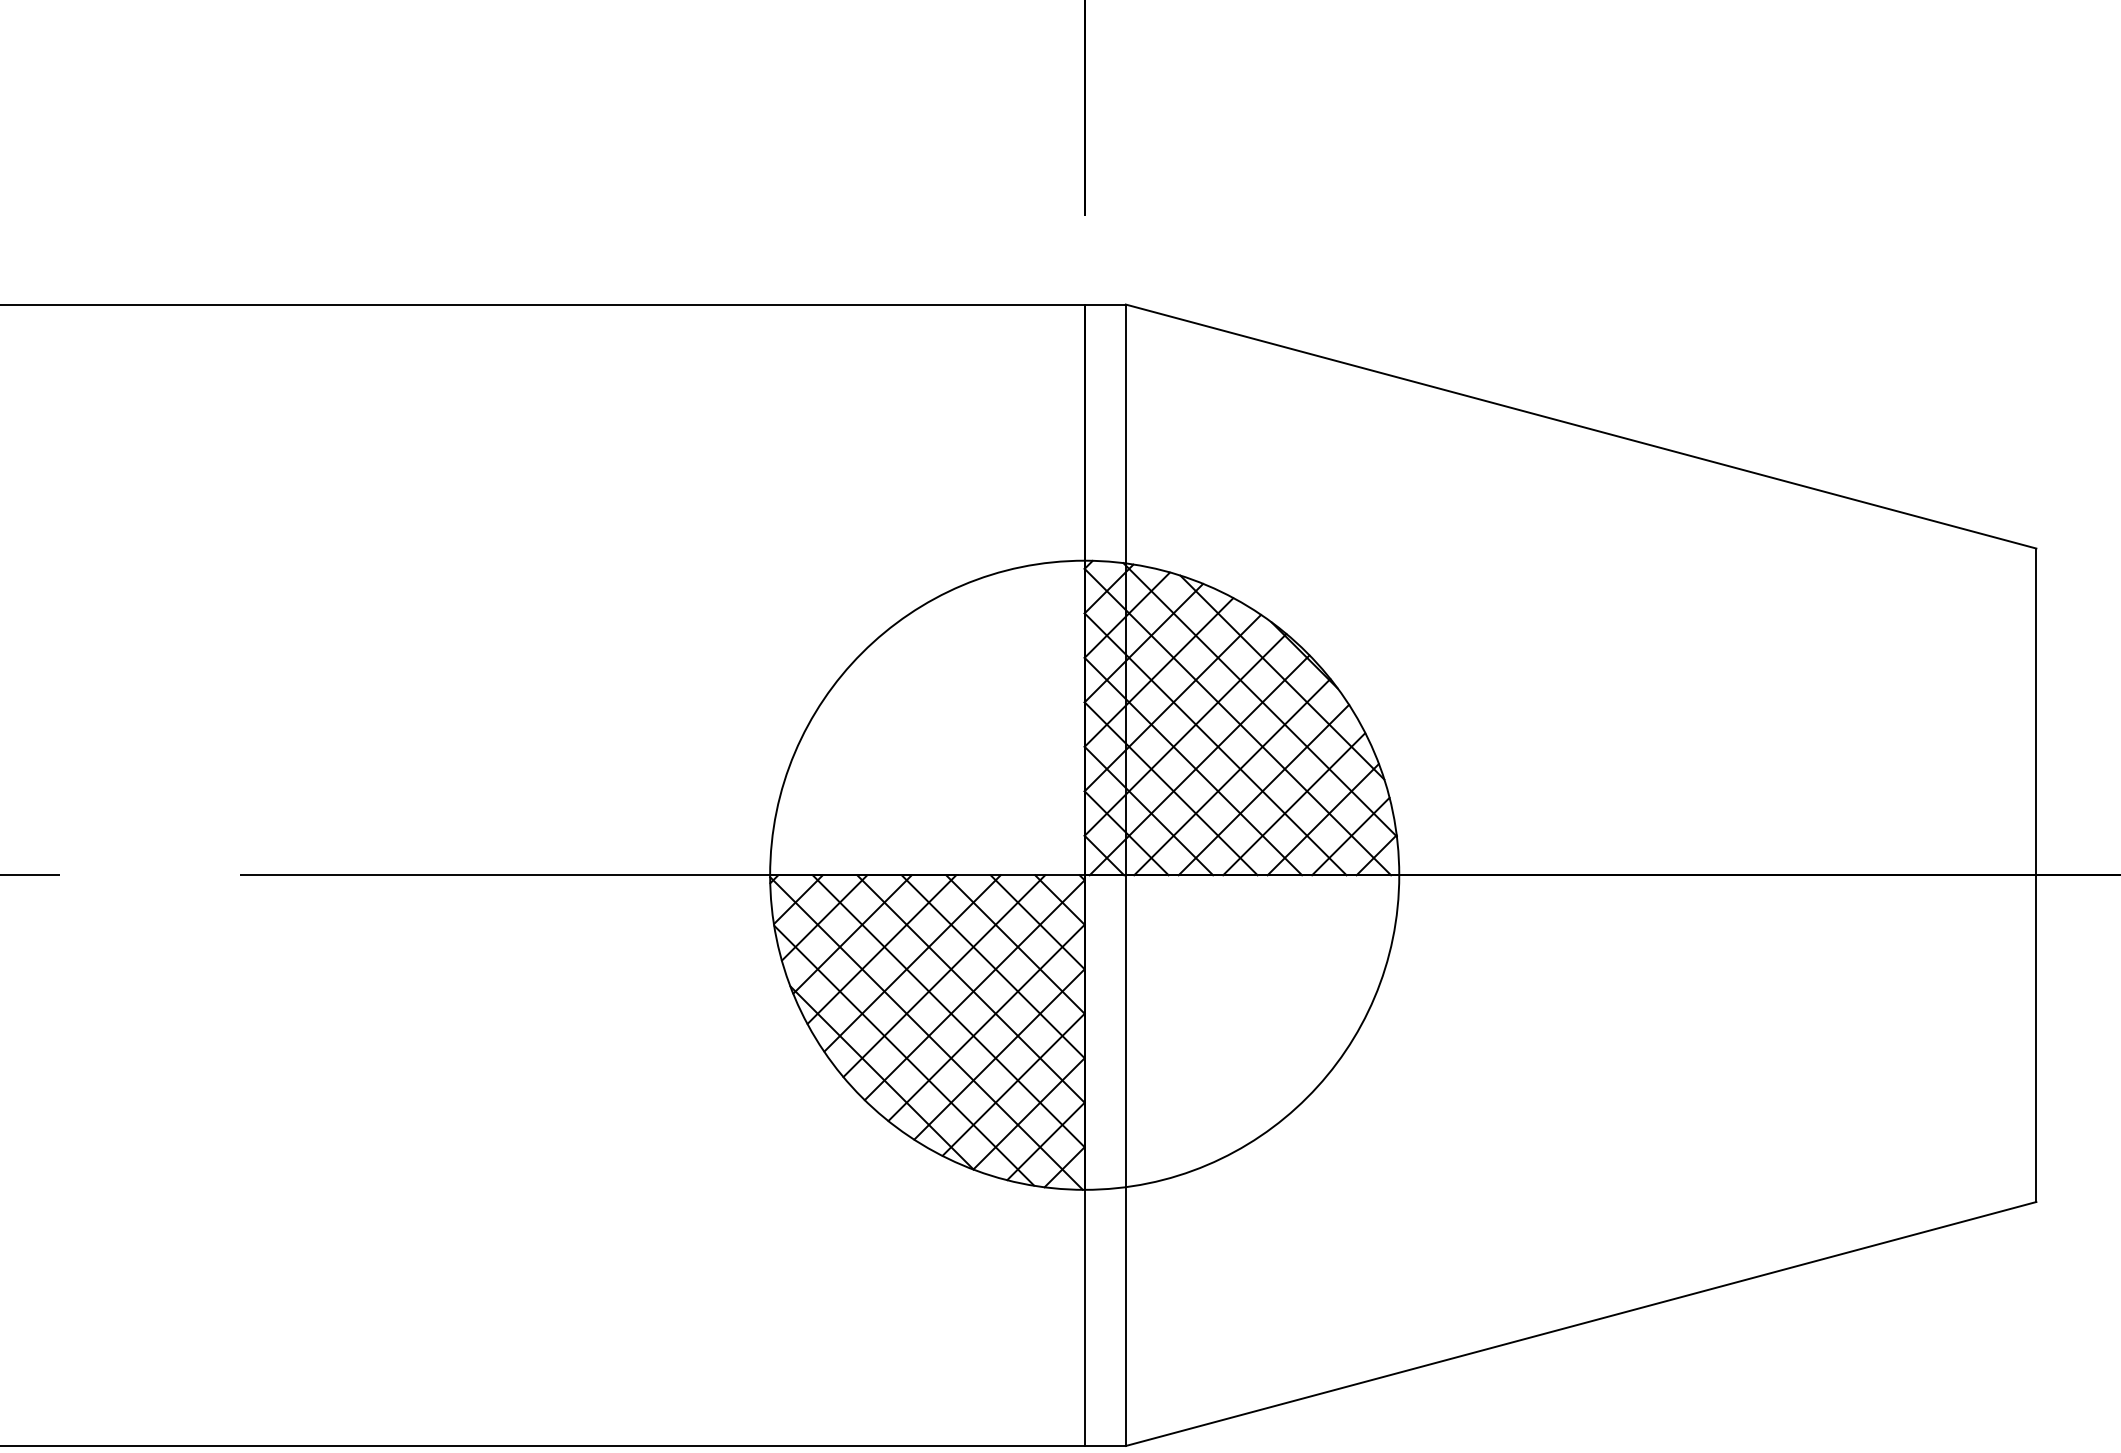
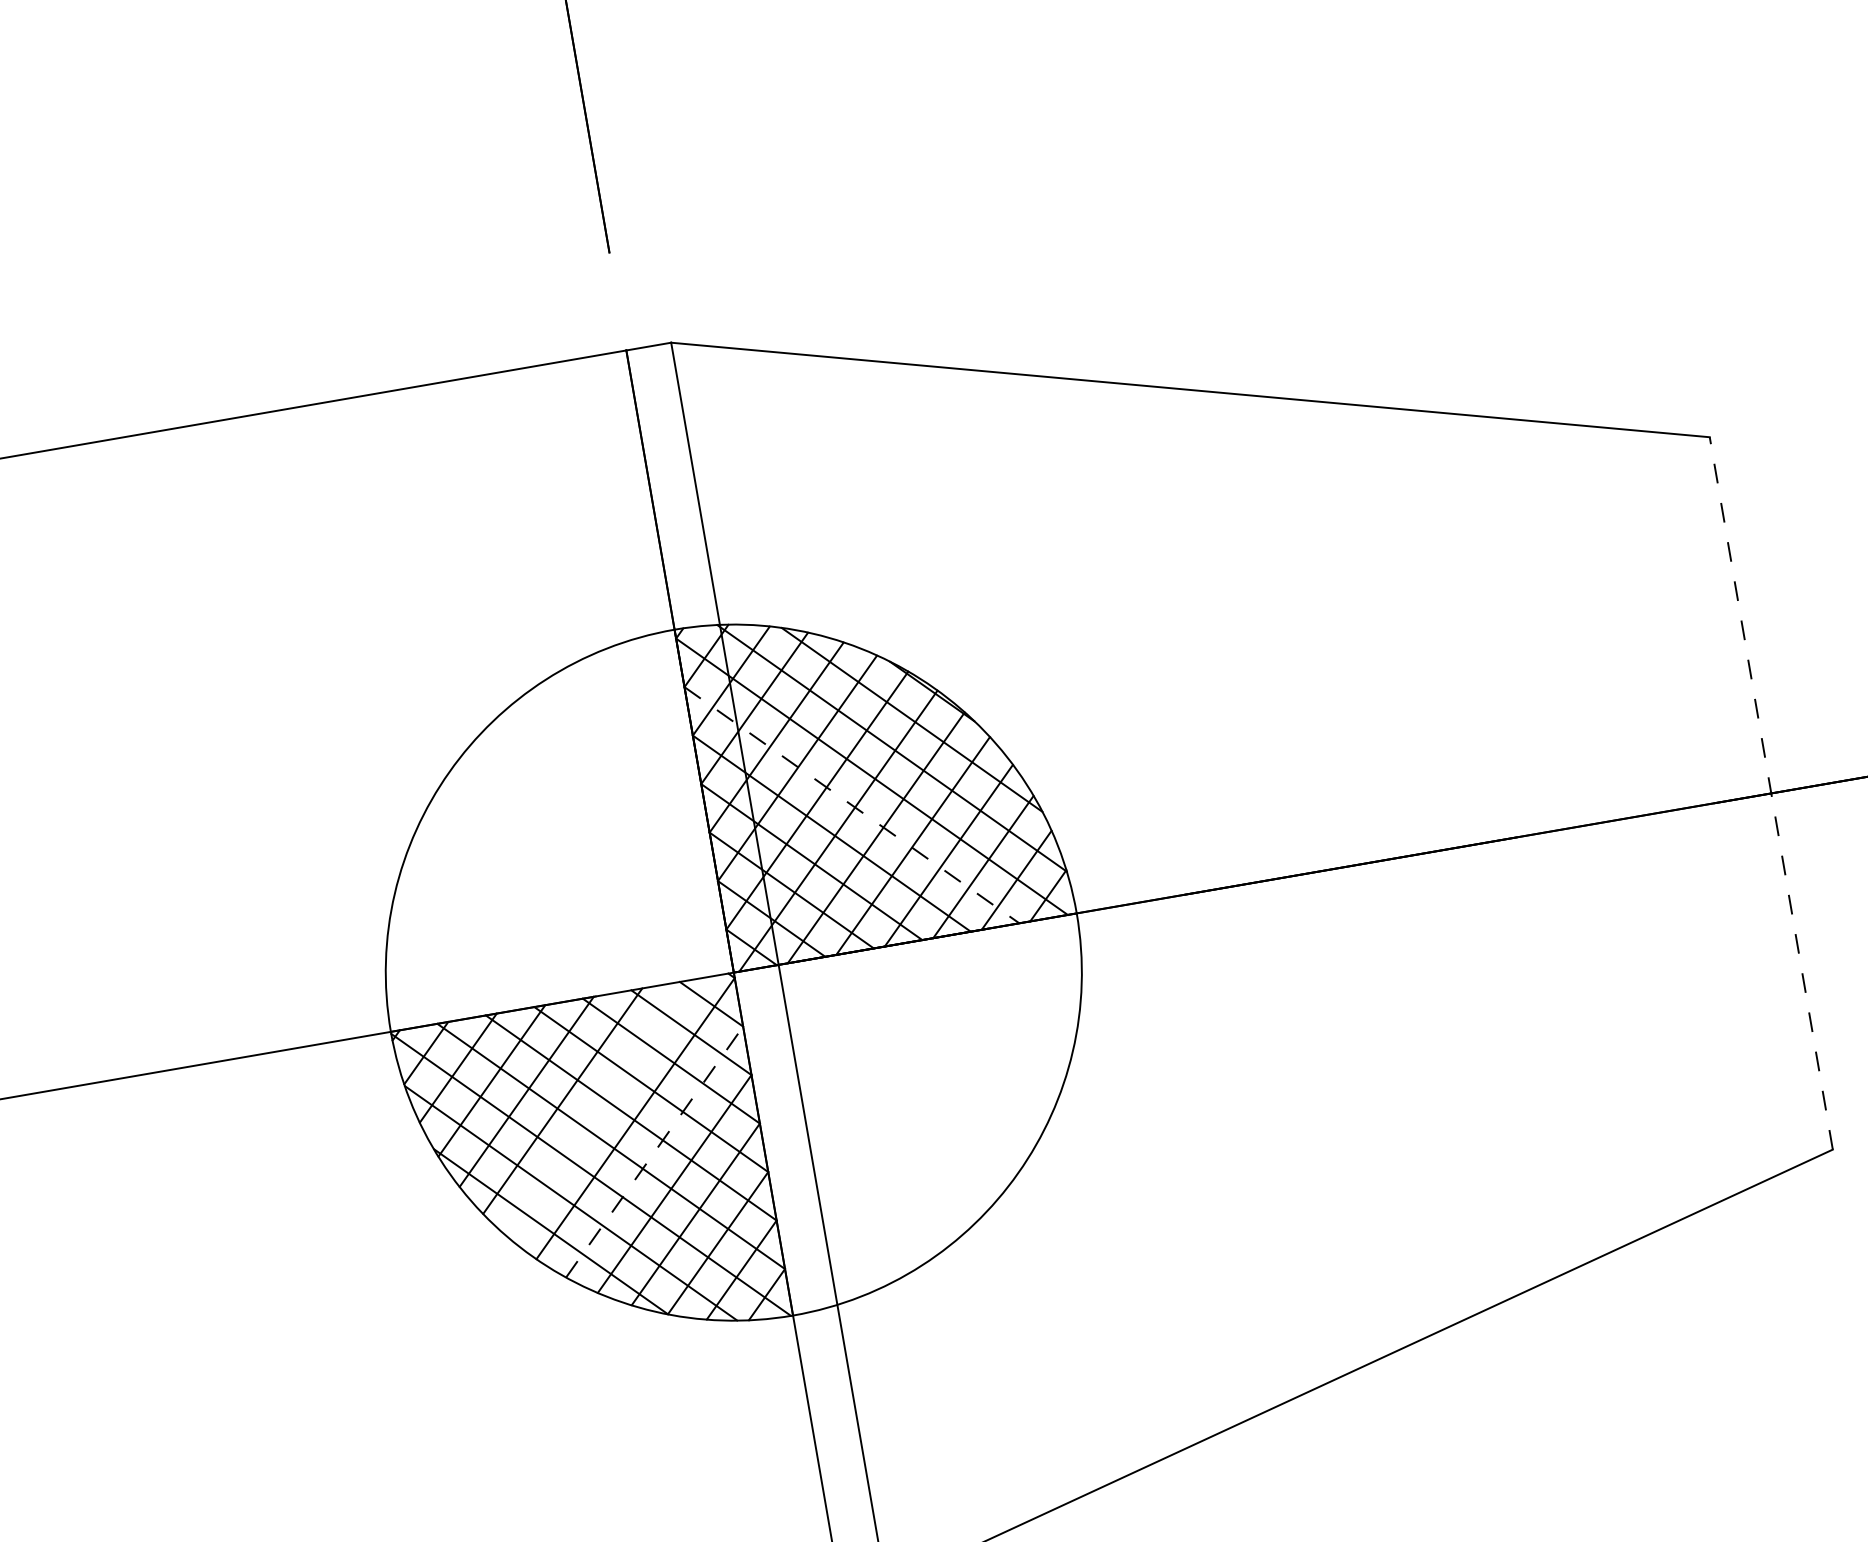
line: (1216, 744) -> (852, 805), solid -> dashed
line: (2036, 875) -> (1771, 793), solid -> dashed
line: (944, 976) -> (600, 1109), removed
line: (986, 1022) -> (654, 1151), solid -> dashed

